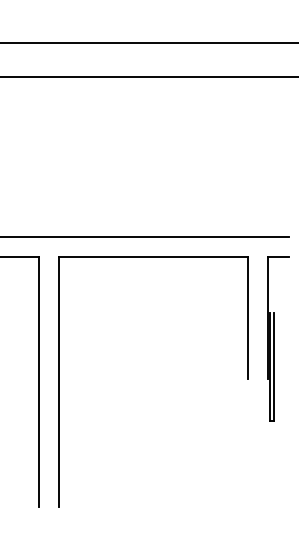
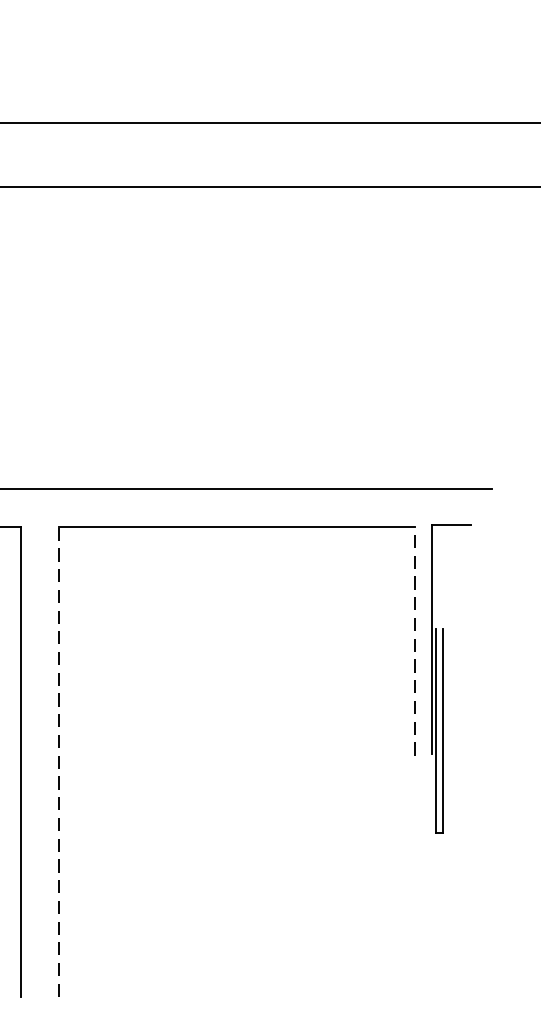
line: (247, 318) -> (413, 642), solid -> dashed
part: (278, 338) -> (451, 677), moved
line: (59, 382) -> (59, 762), solid -> dashed

